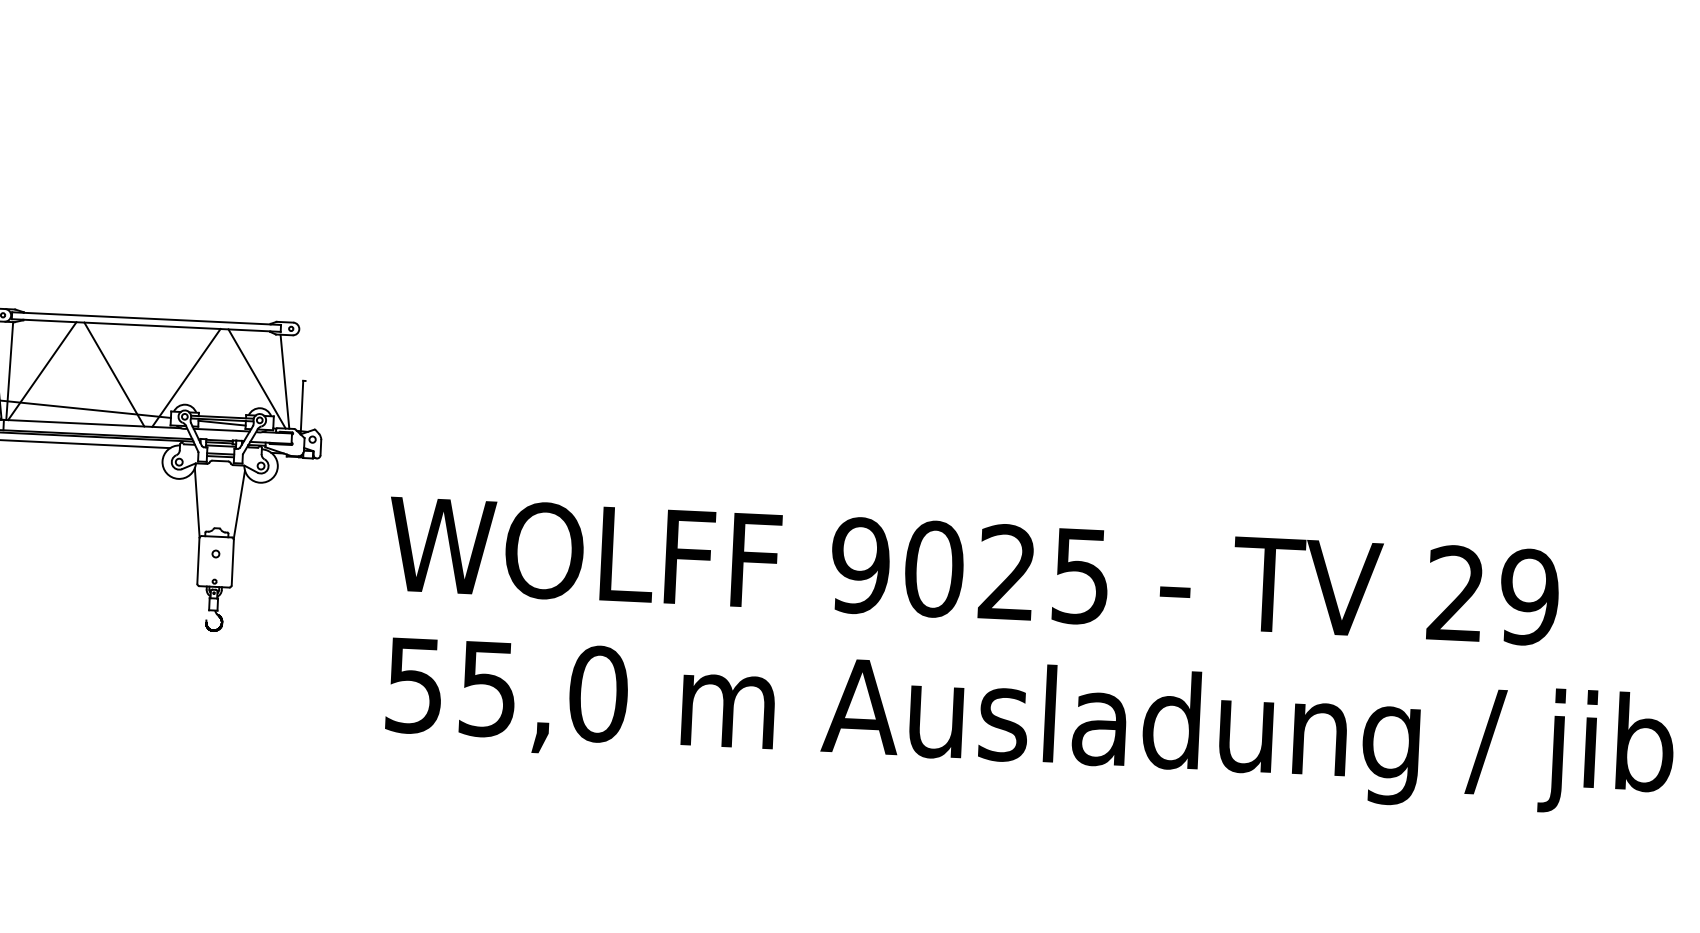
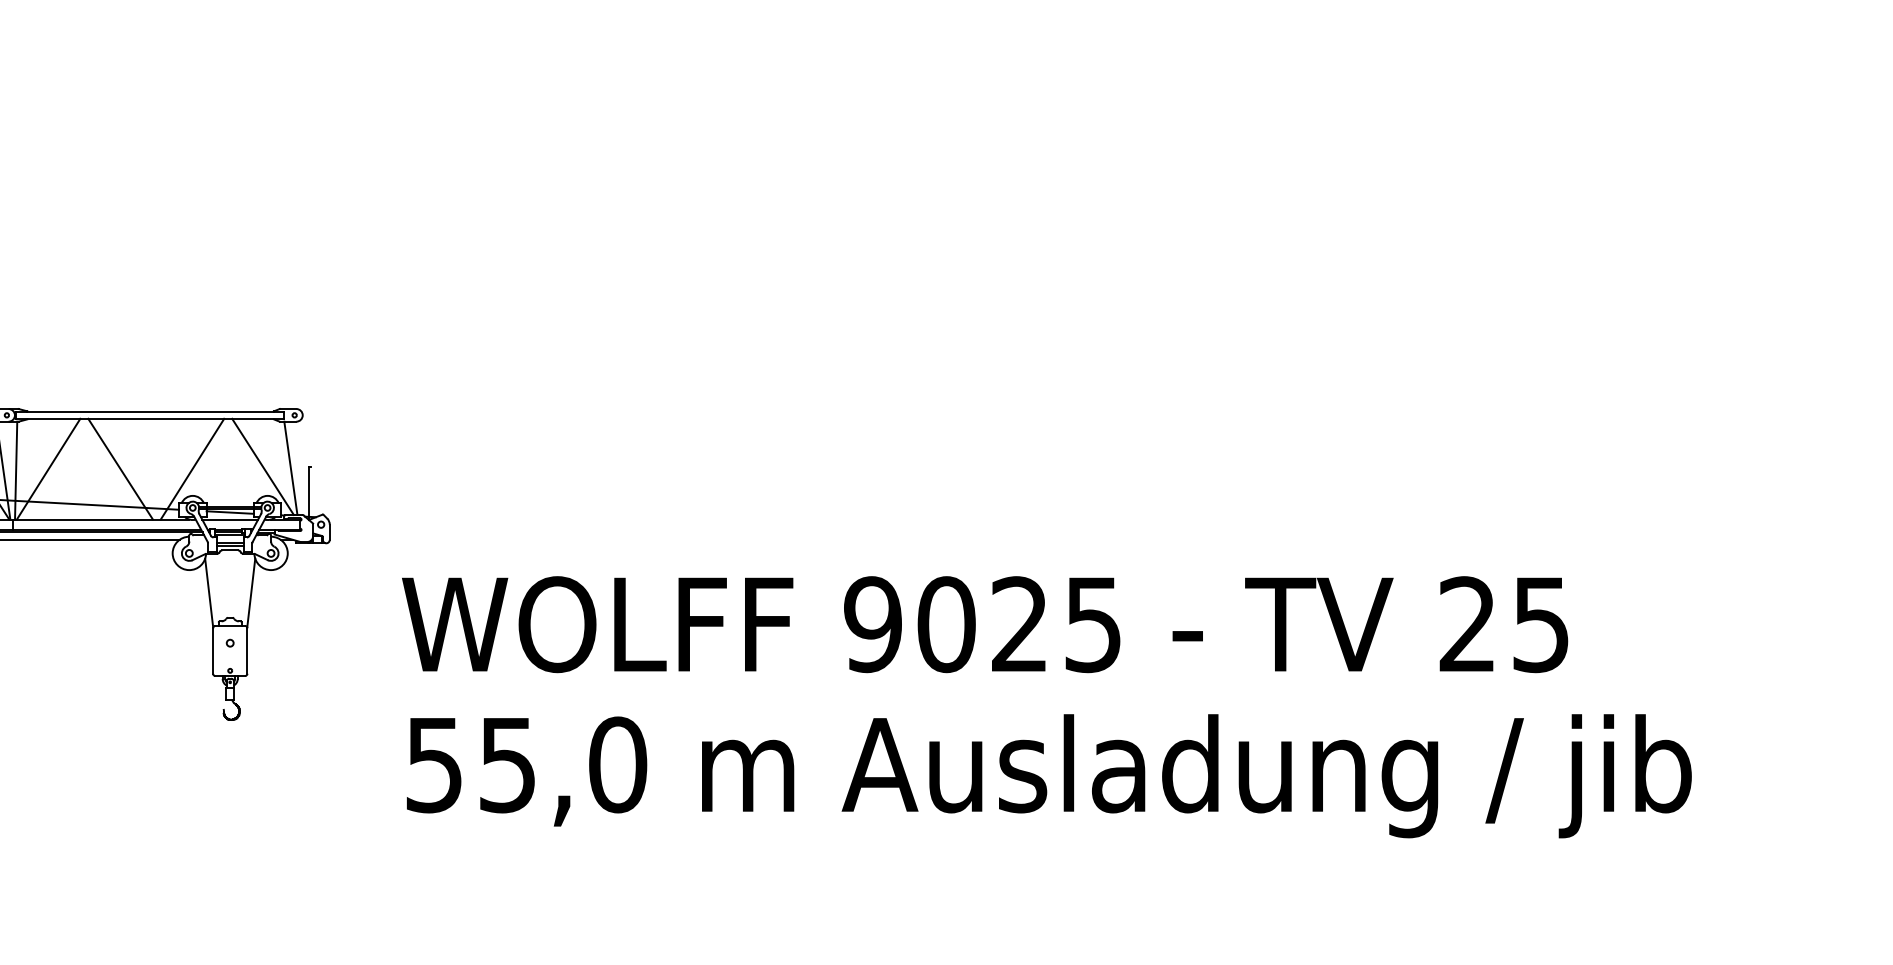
text: (1529, 597) -> (1541, 624), 29 -> 25

